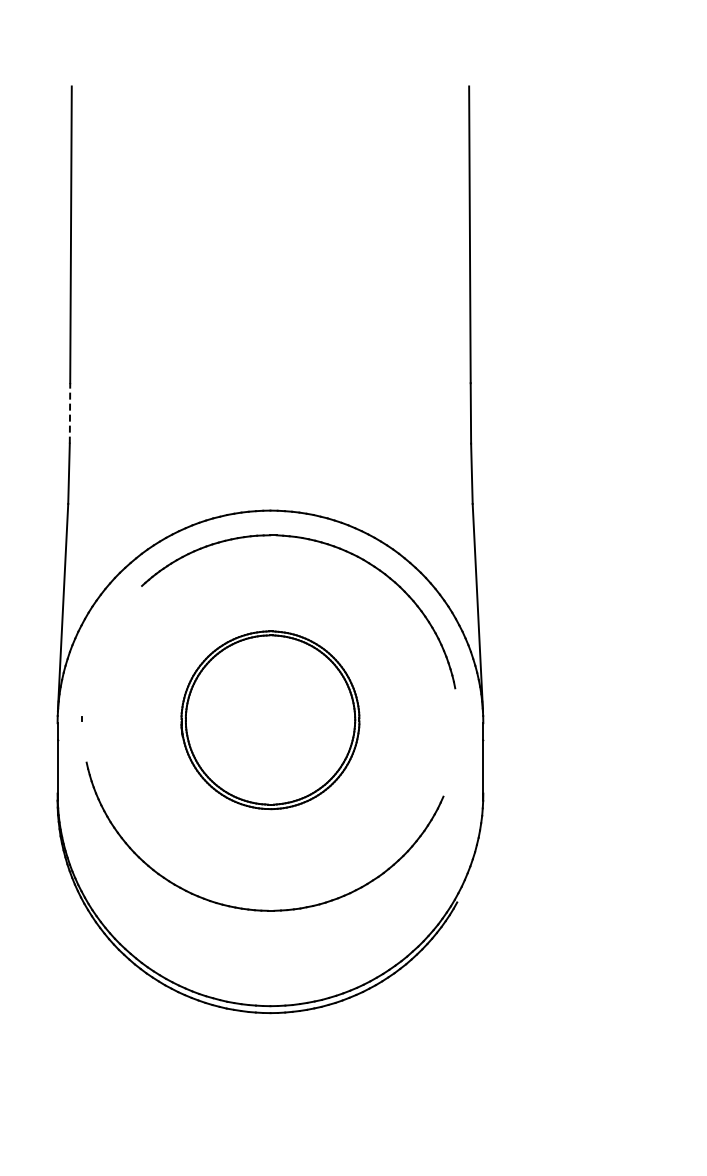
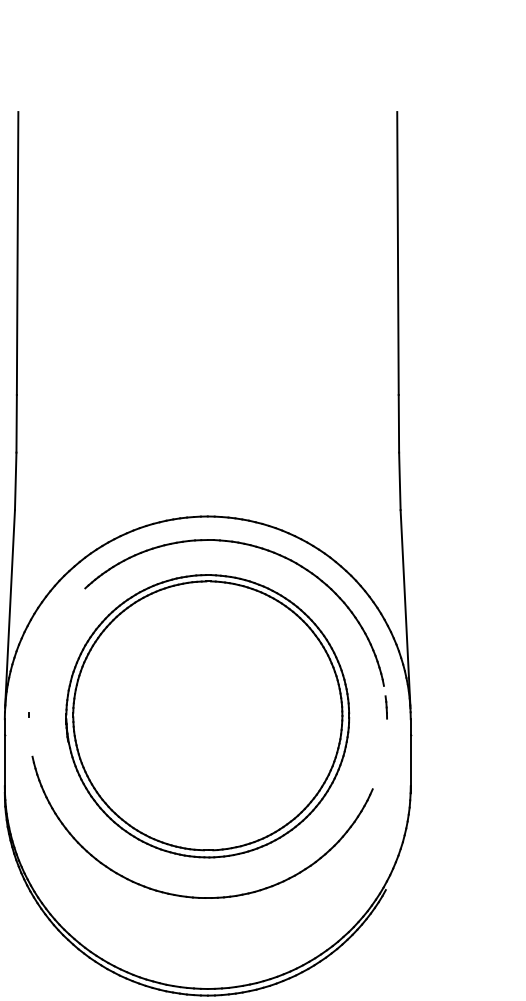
line: (70, 412) -> (17, 422), dashed -> solid
line: (457, 710) -> (386, 707), added
part: (270, 720) -> (207, 716), size x1.67

